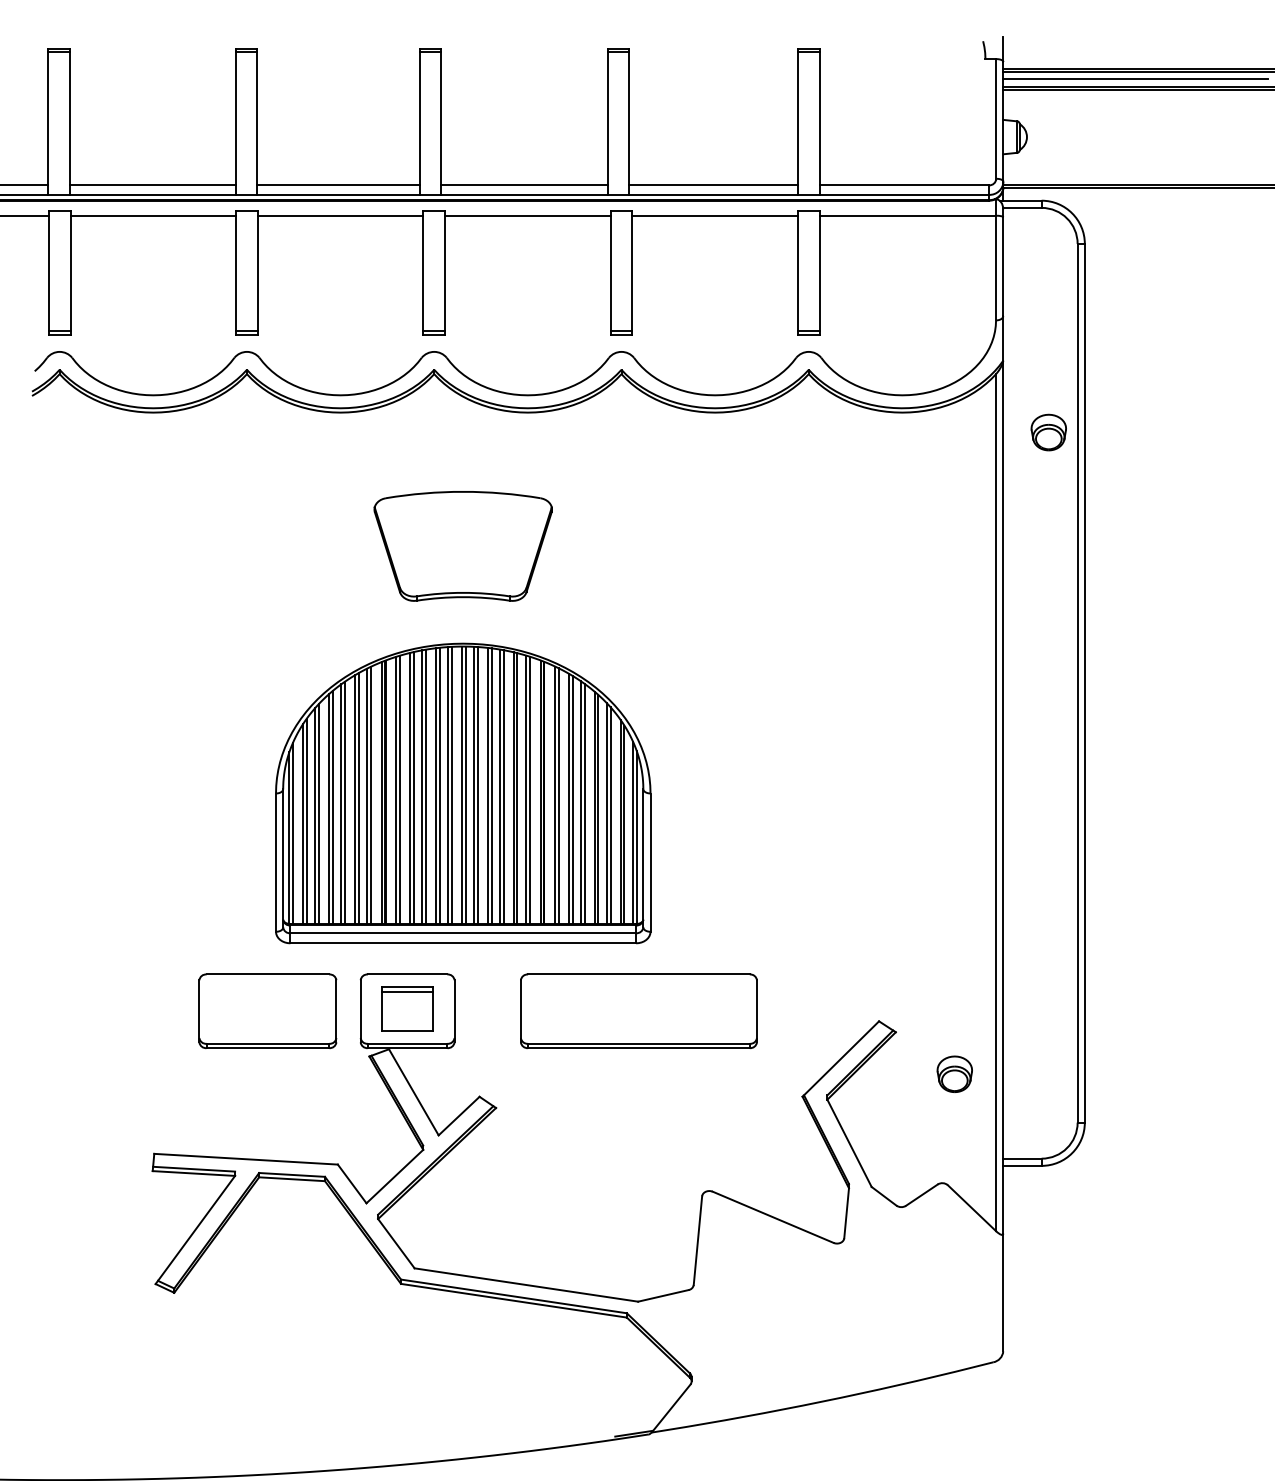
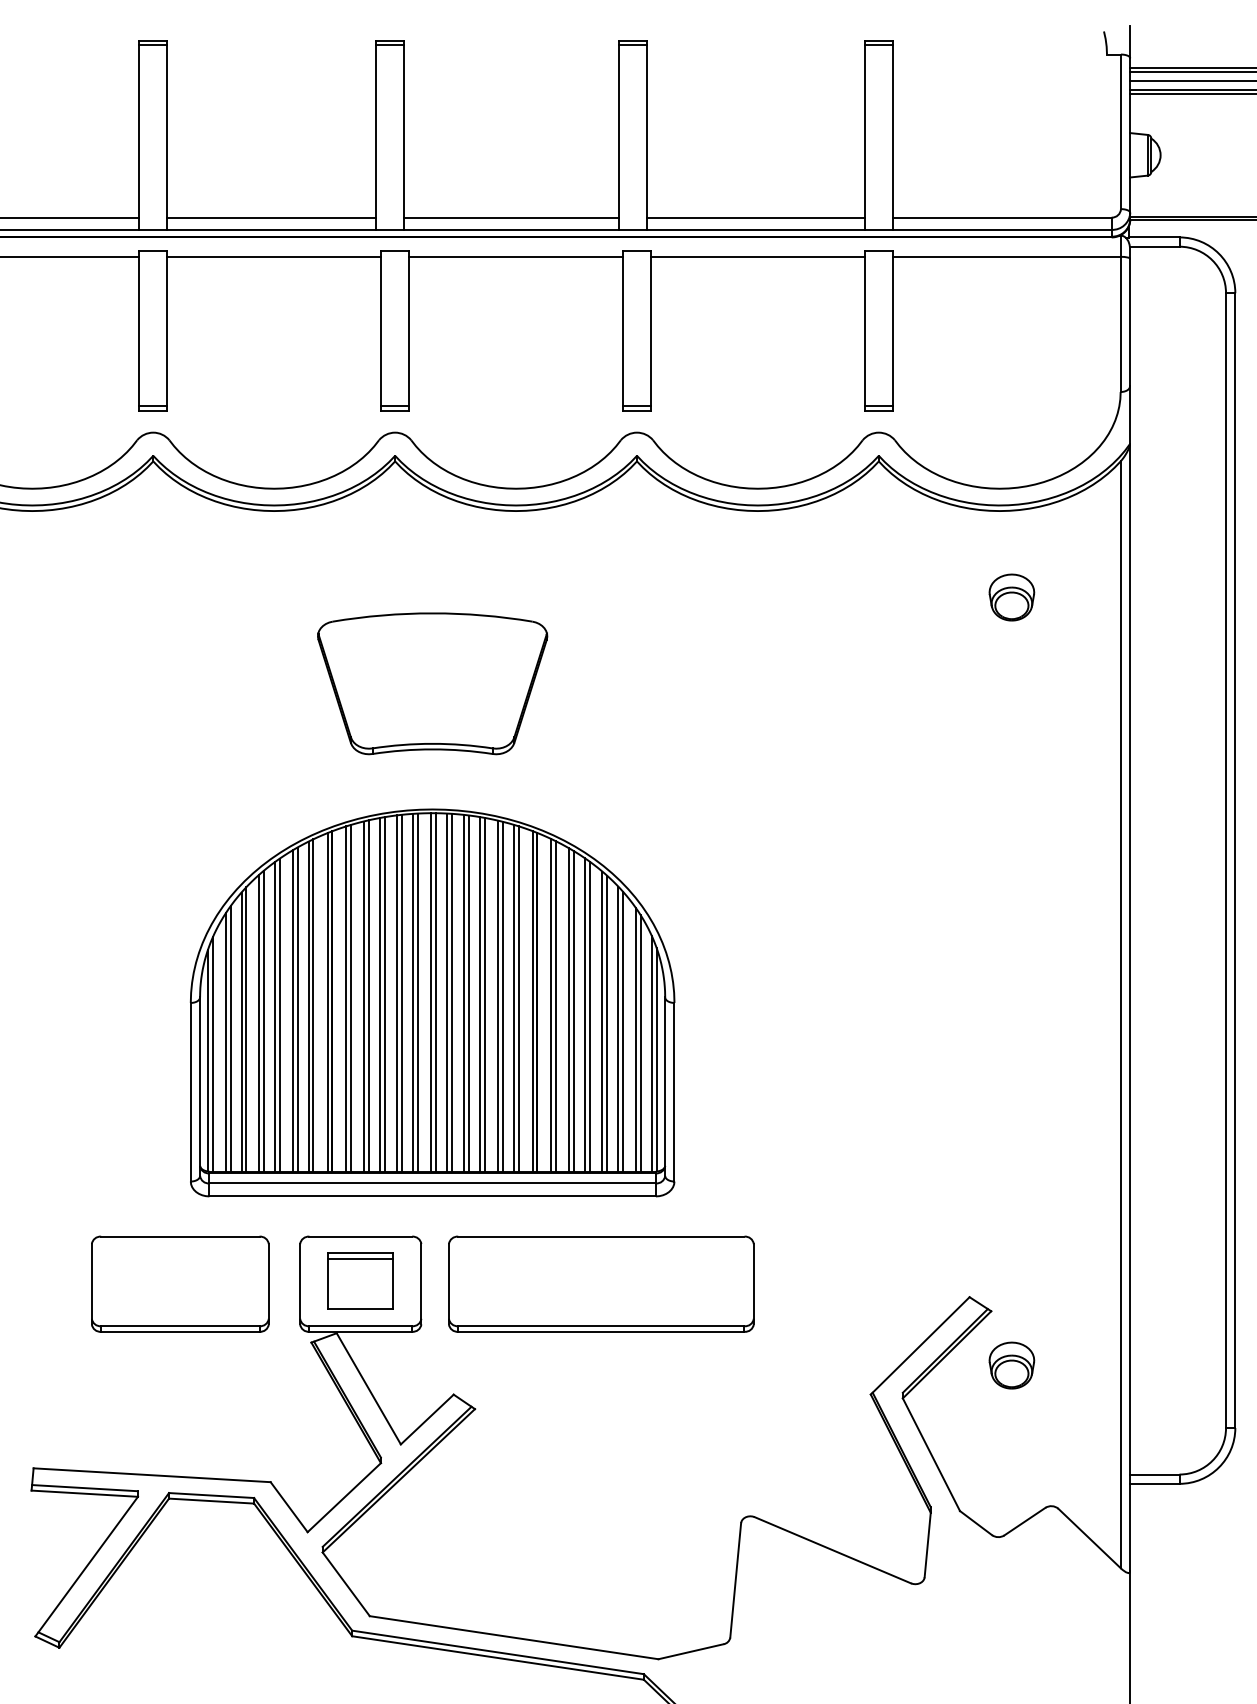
part: (1048, 432) -> (1011, 597), moved
part: (638, 1010) -> (600, 1283), moved
part: (954, 1073) -> (1011, 1364), moved

